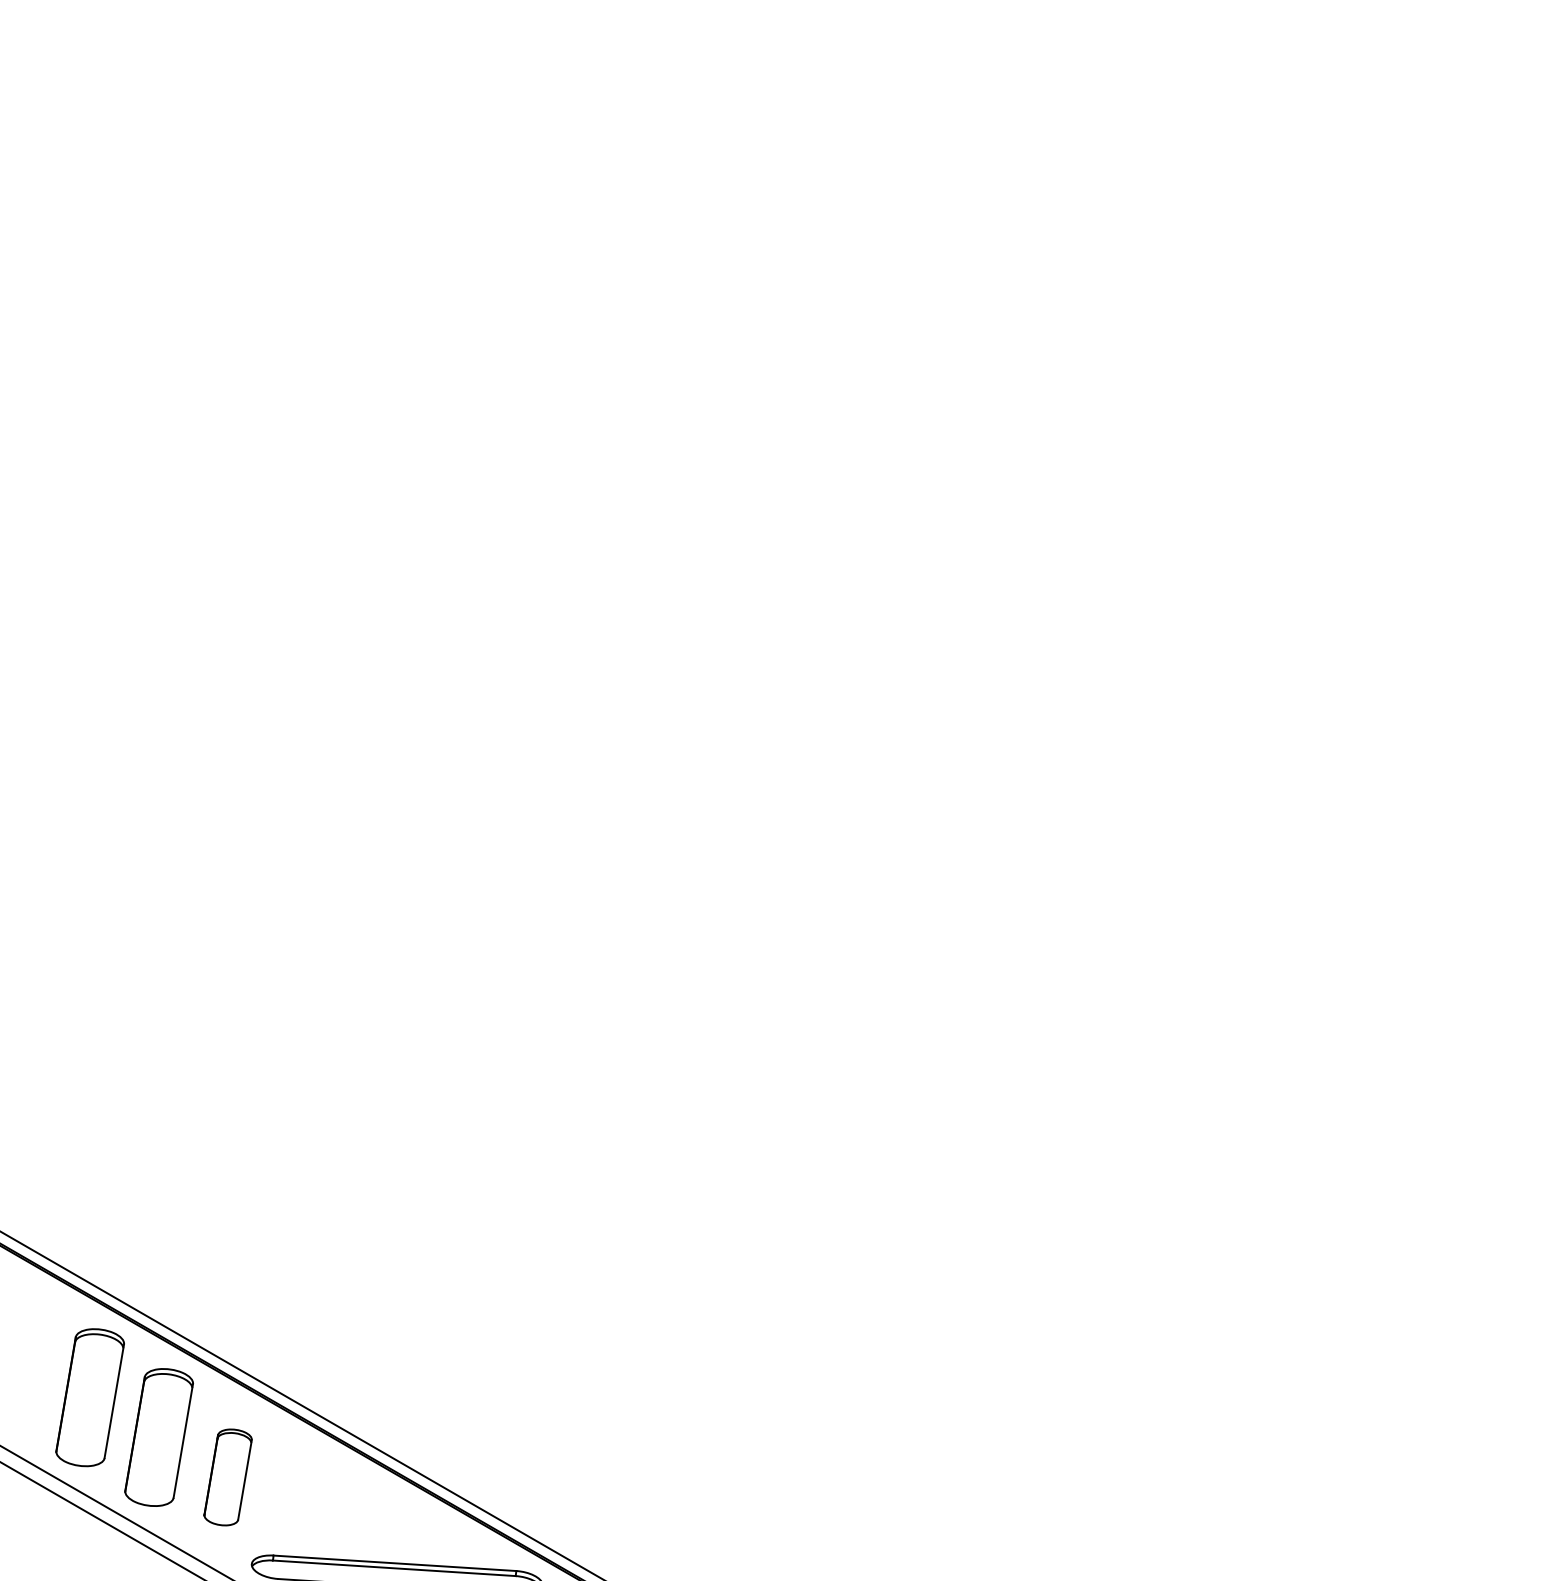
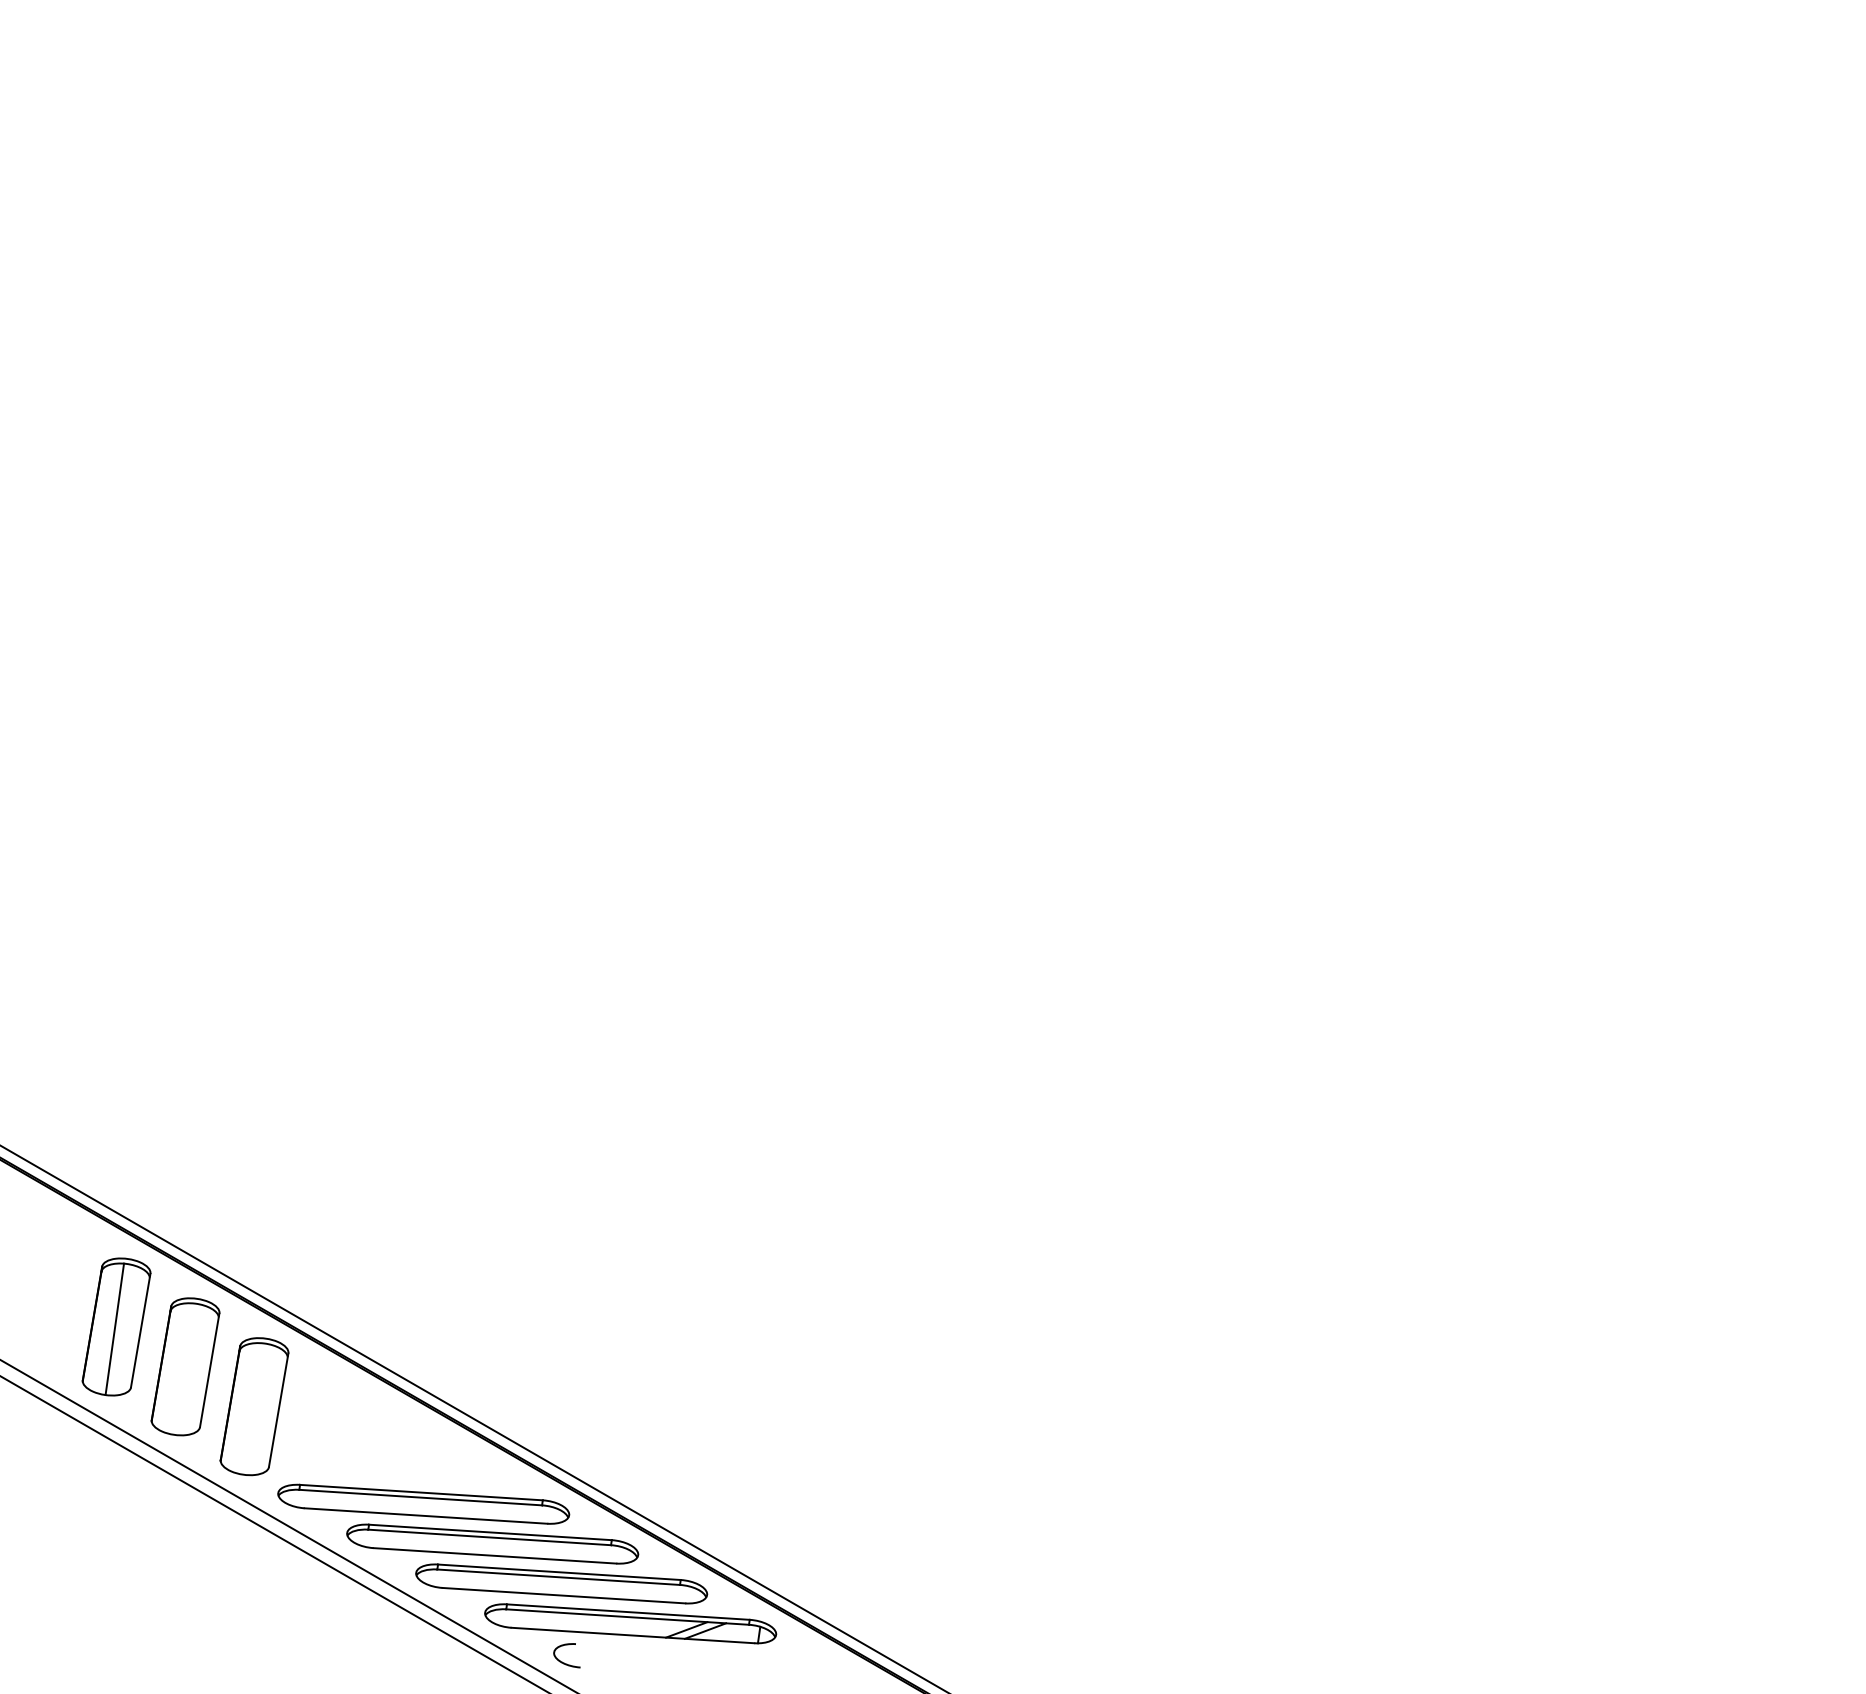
line: (88, 1400) -> (114, 1329), added
part: (228, 1477) -> (254, 1406), size x1.43

